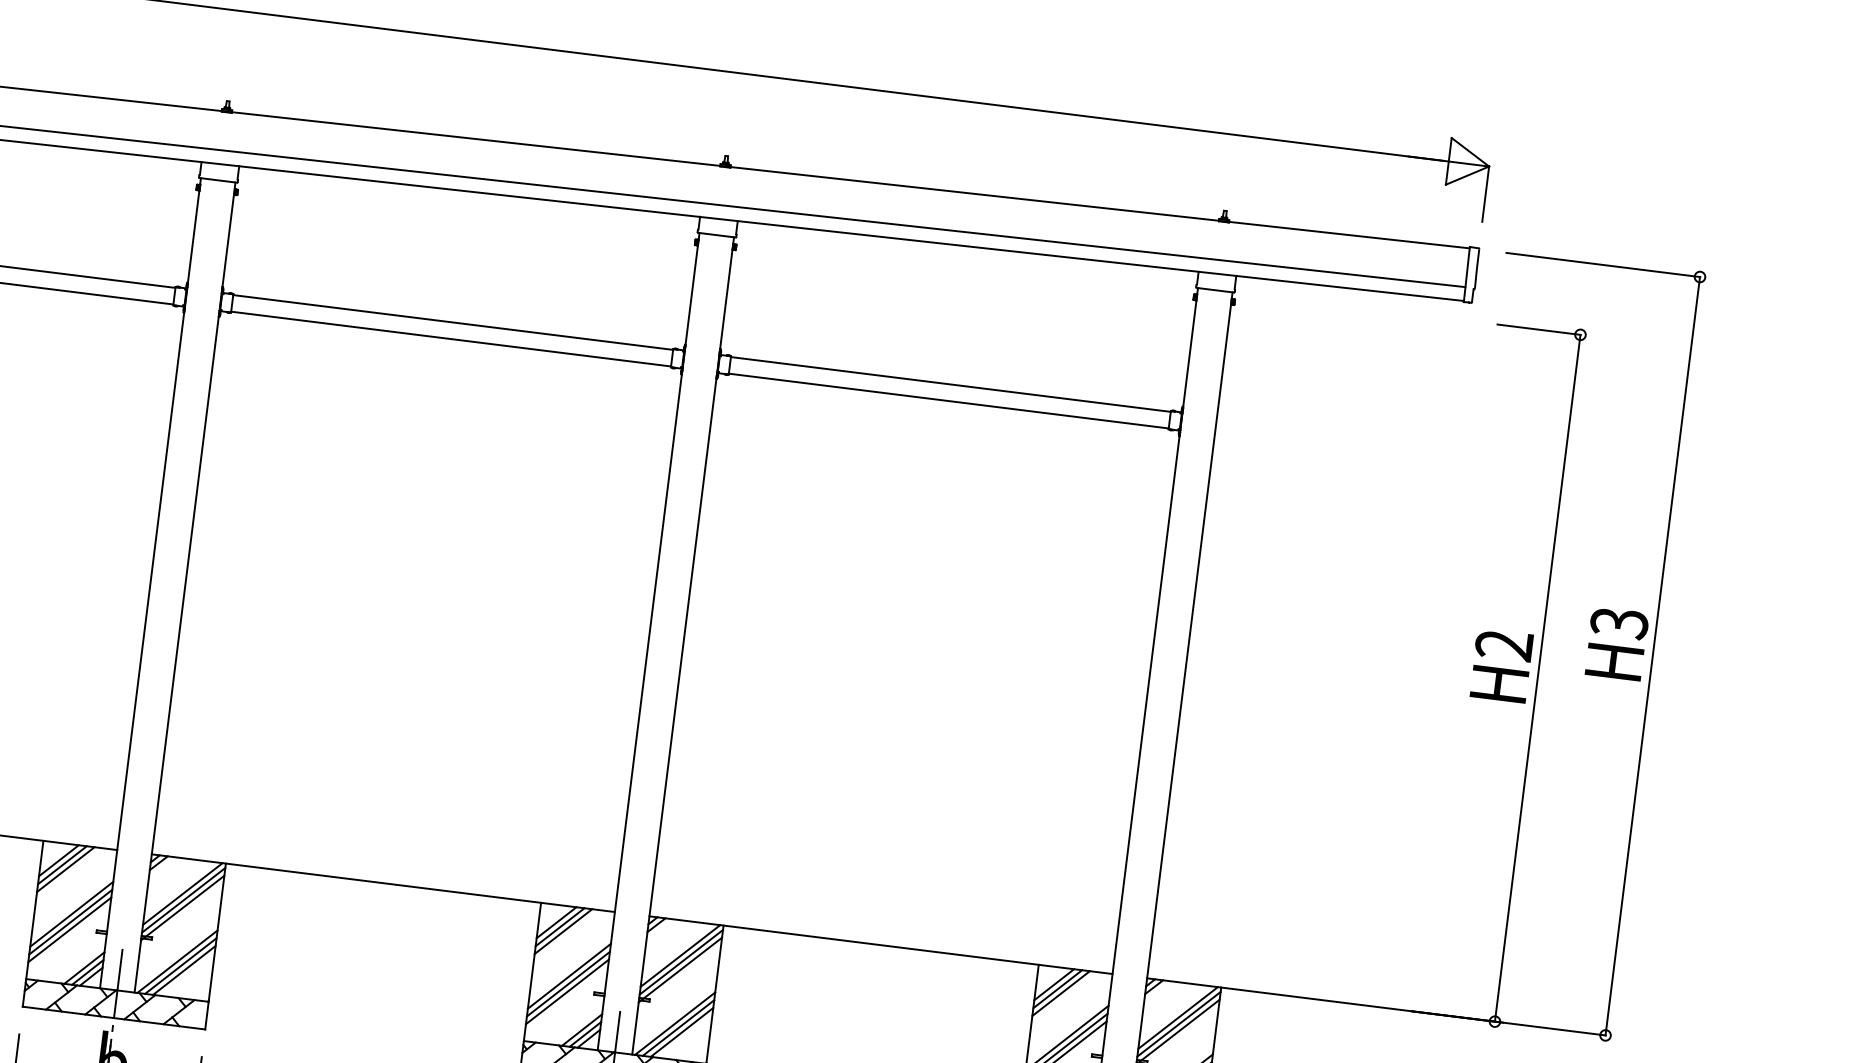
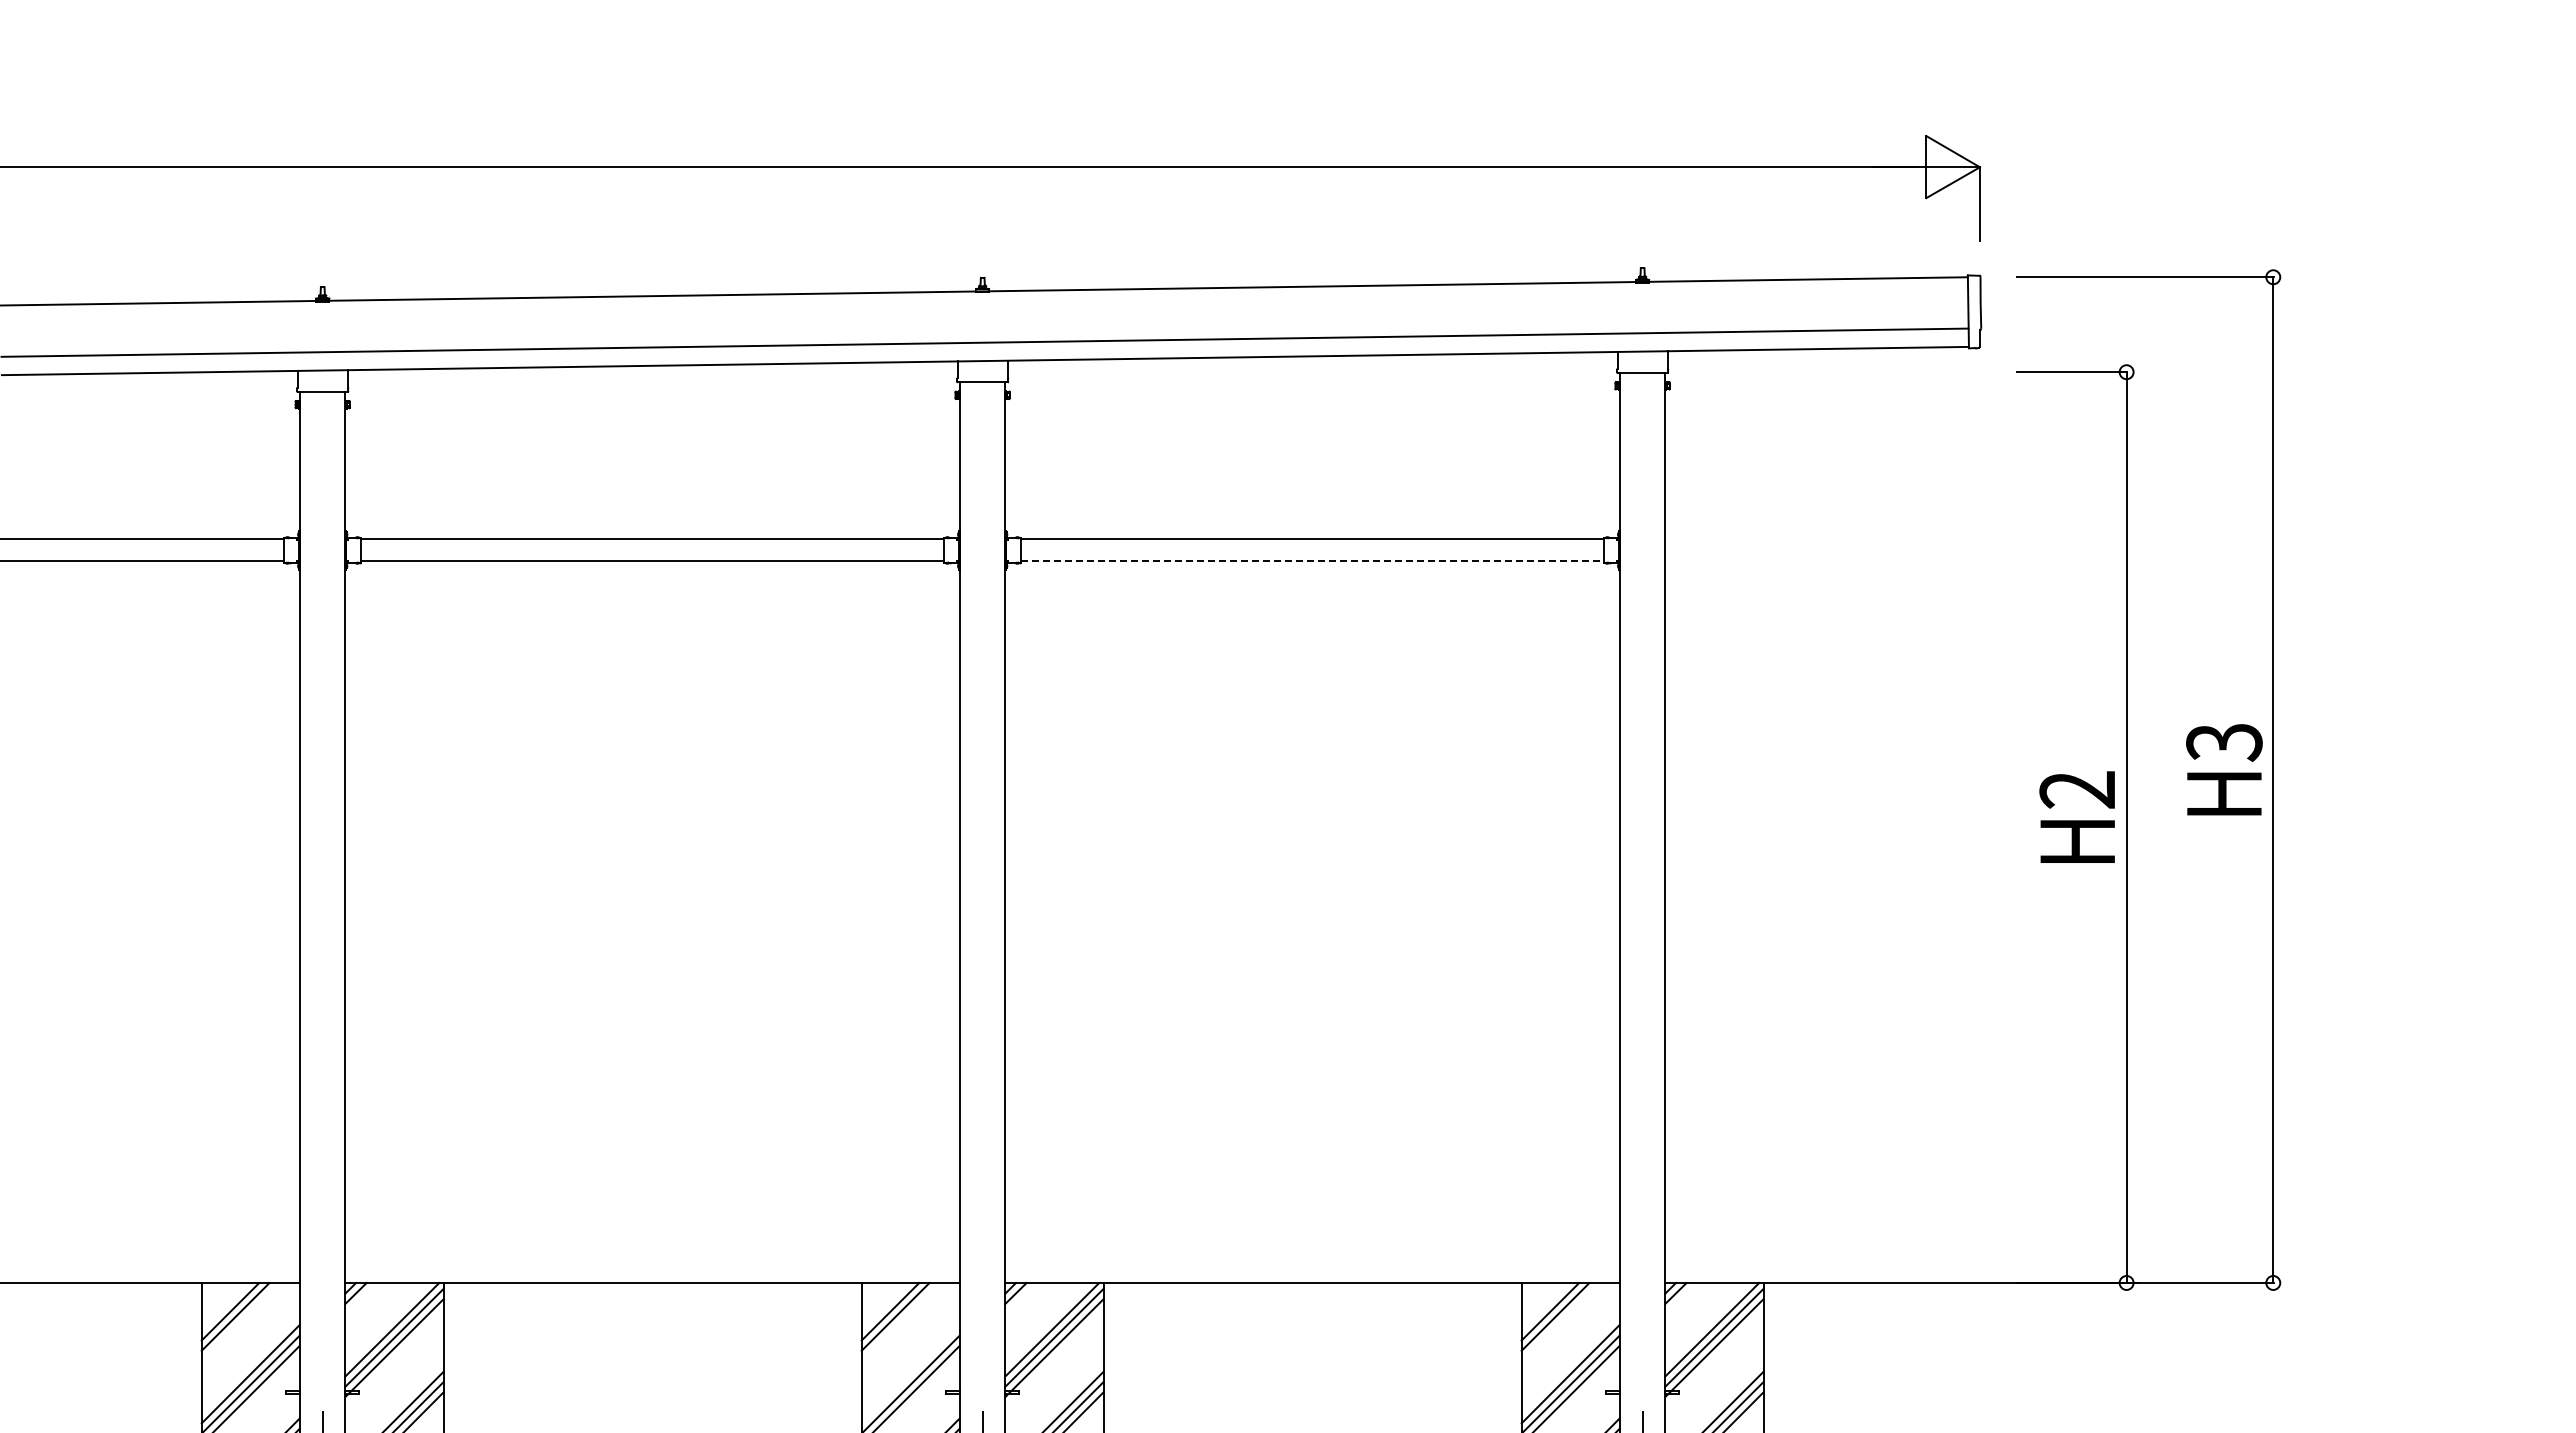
line: (948, 401) -> (1312, 561), solid -> dashed
line: (58, 859) -> (224, 1305), removed
line: (556, 921) -> (884, 1305), removed
line: (569, 976) -> (910, 1374), removed
line: (1053, 983) -> (1544, 1305), removed

